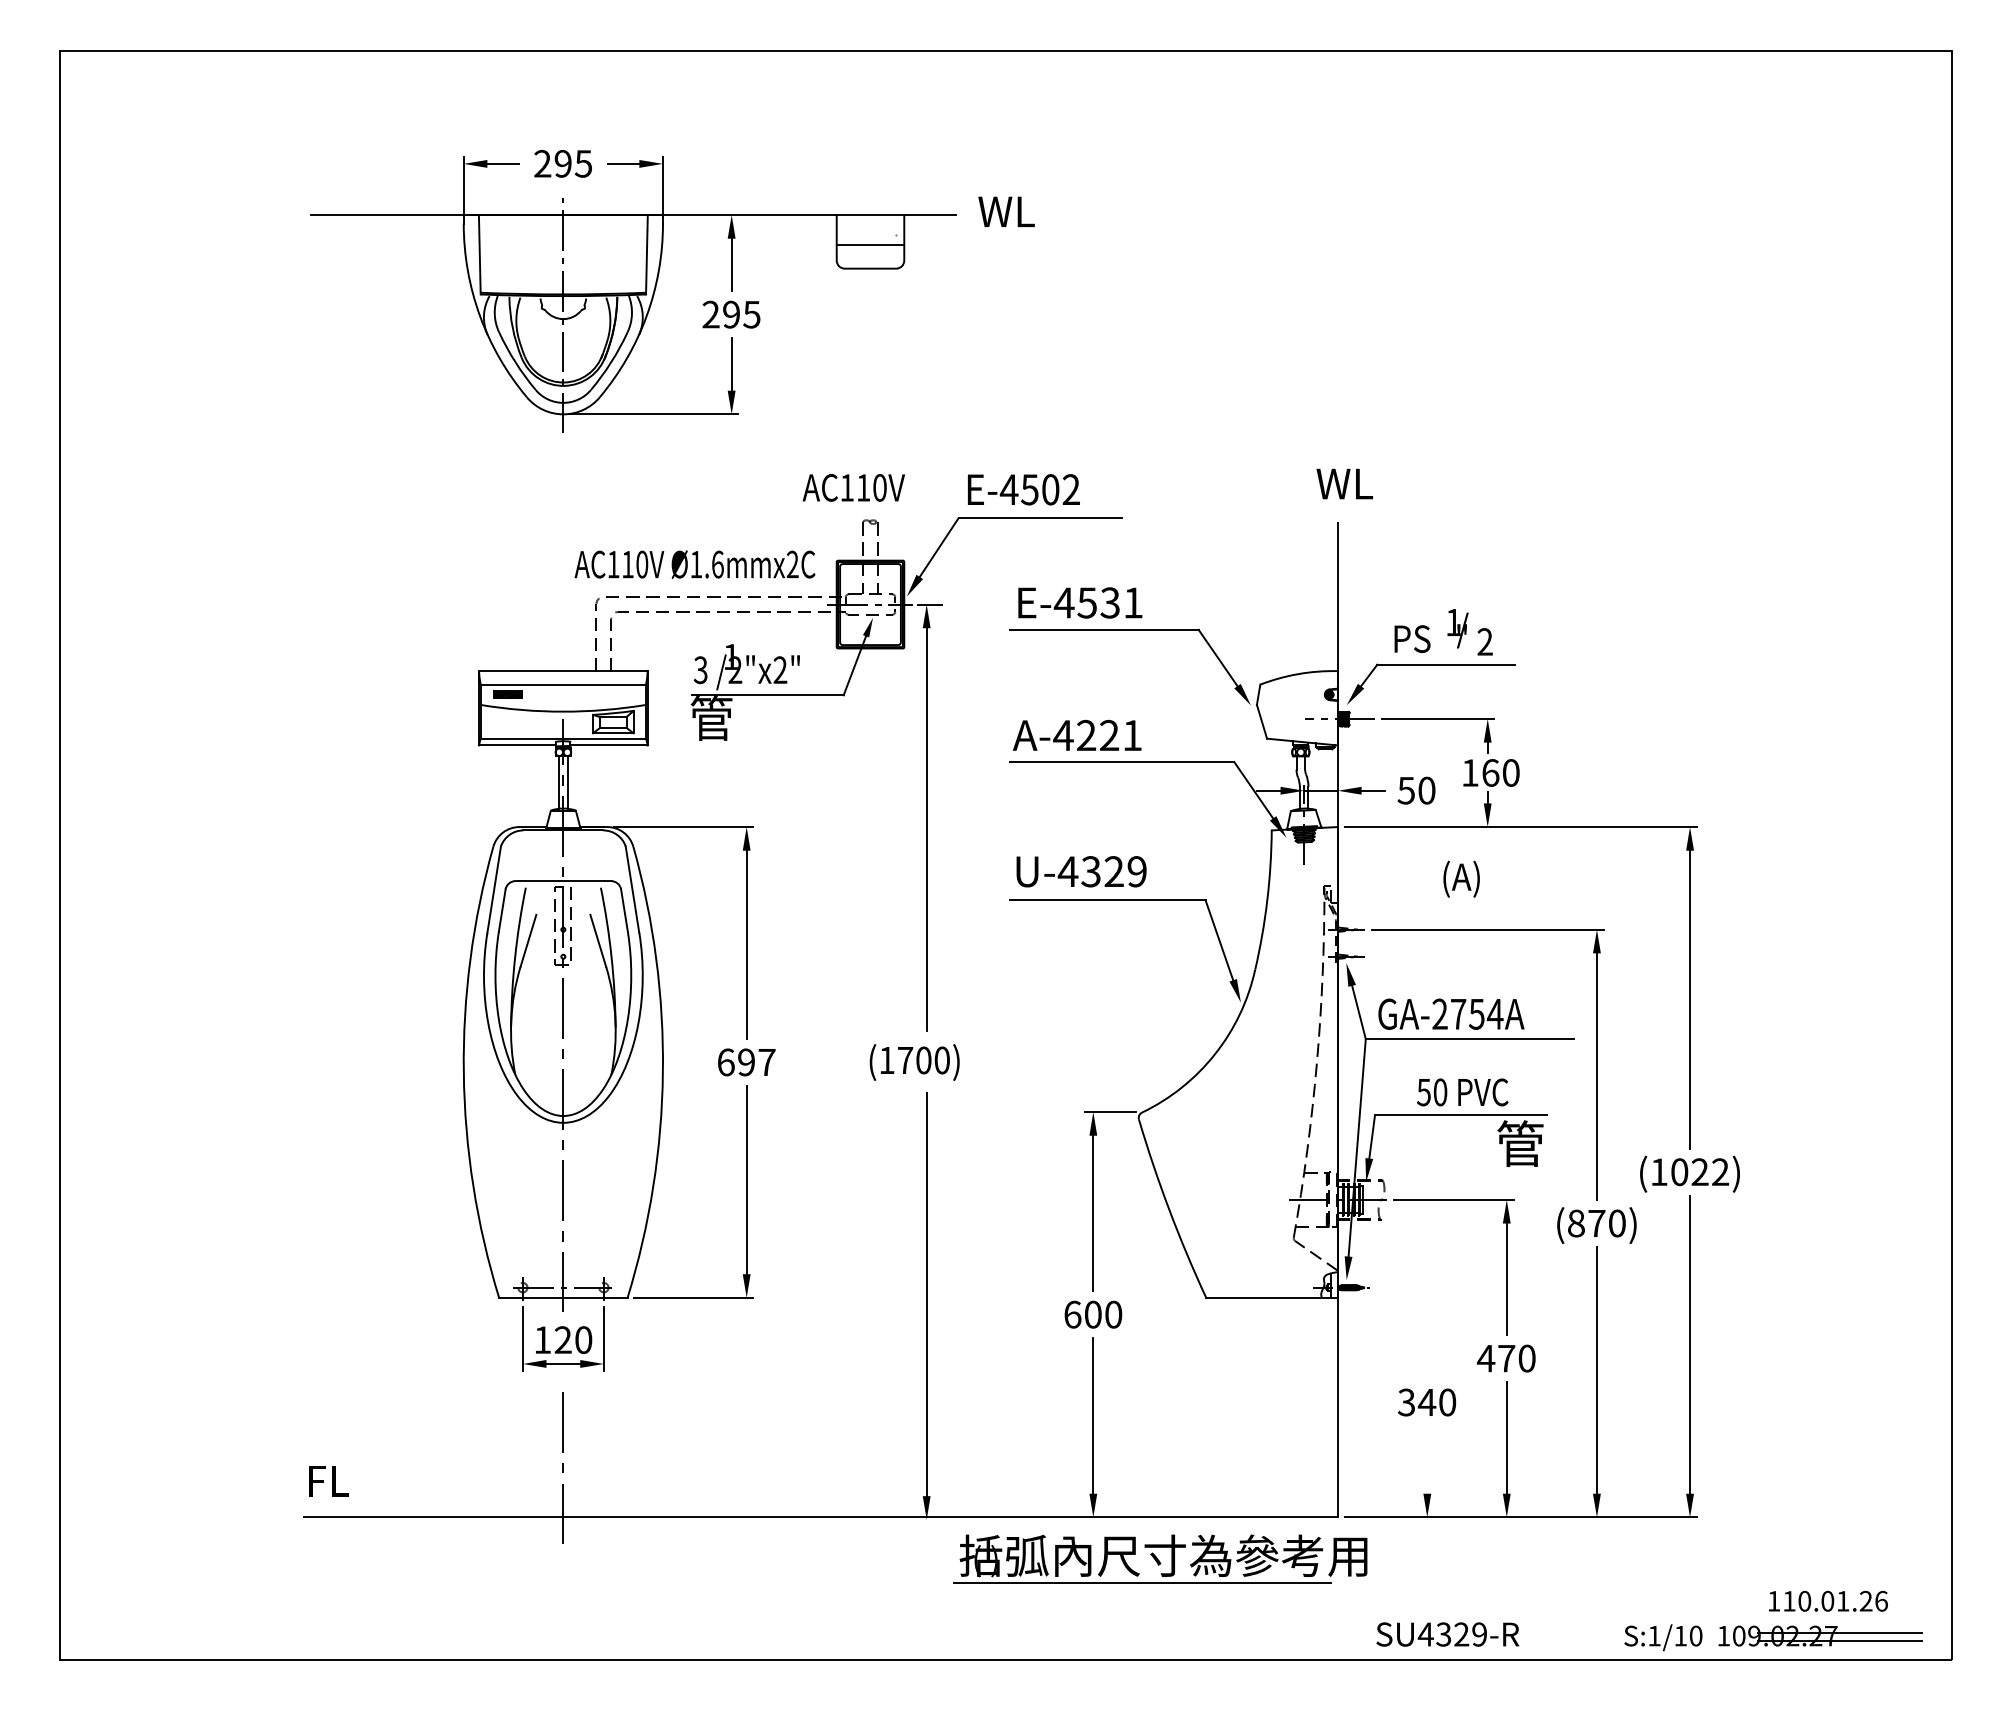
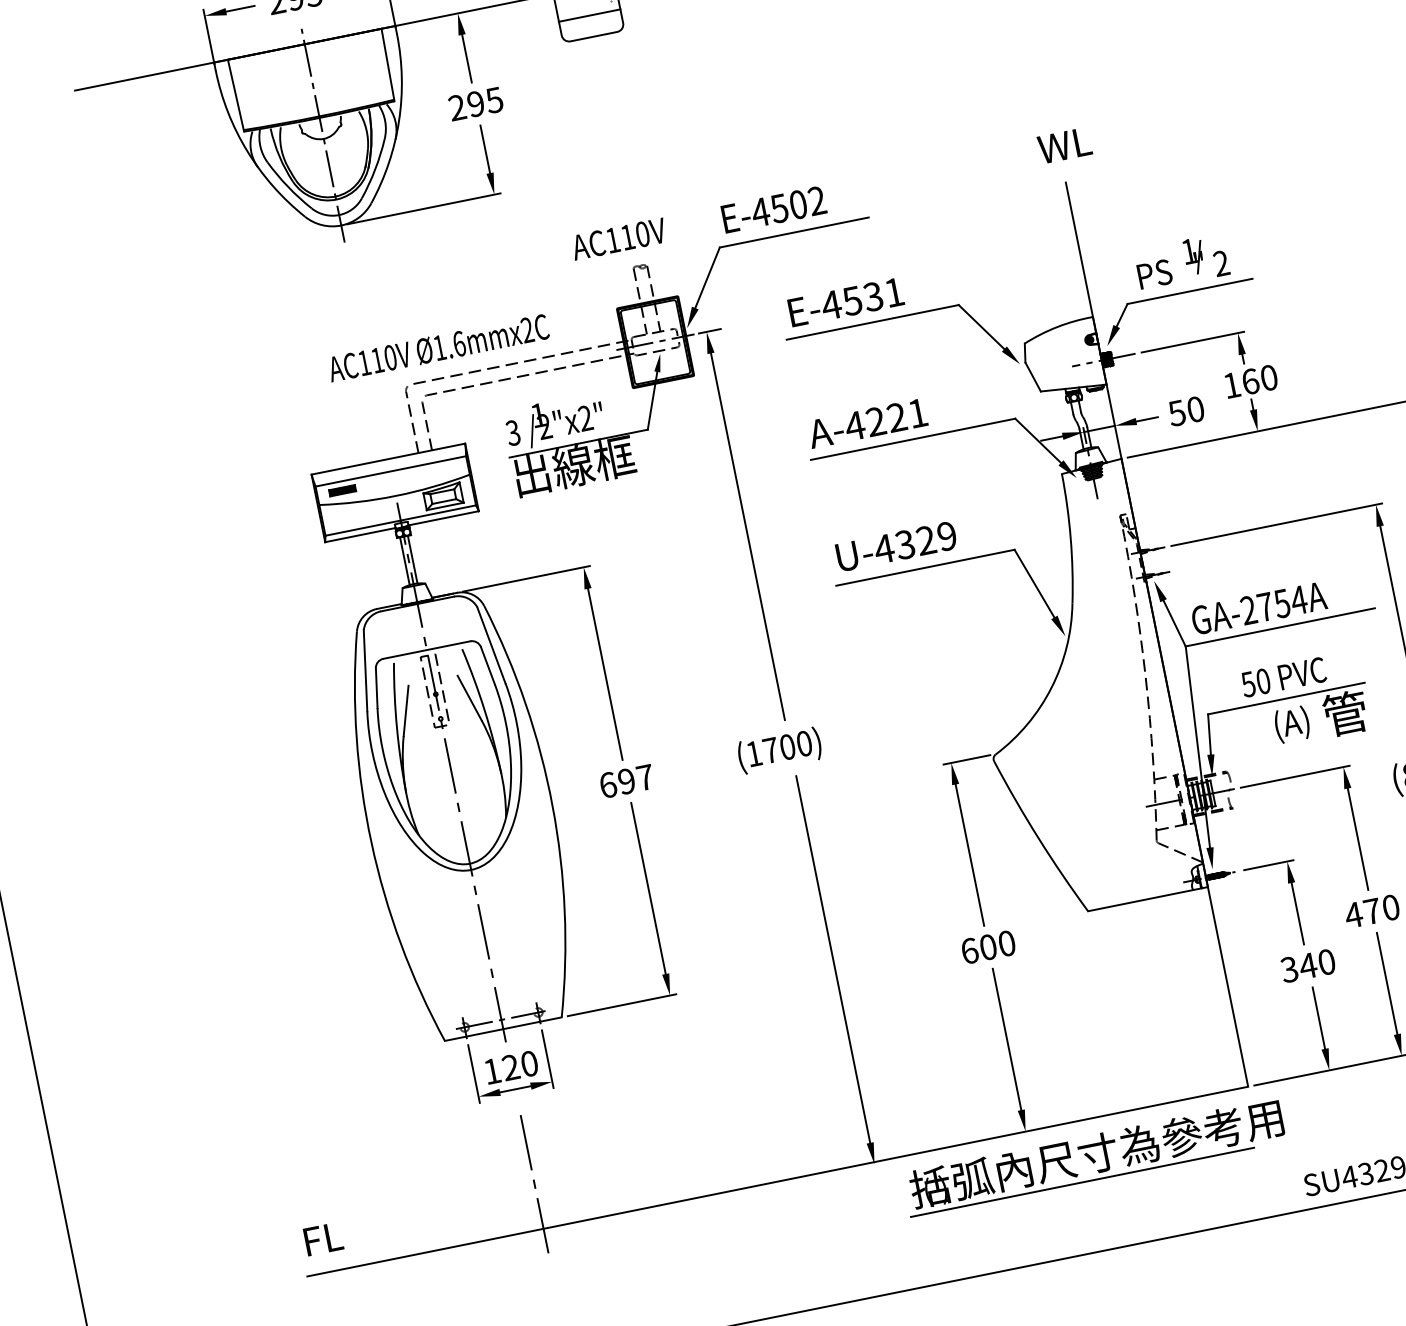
text: (694, 564) -> (438, 348), moved
text: (756, 718) -> (572, 466), 管 -> 出線框
text: (1461, 878) -> (1291, 724), moved
part: (1426, 1333) -> (1294, 903), added
line: (1427, 1459) -> (1318, 1017), added

